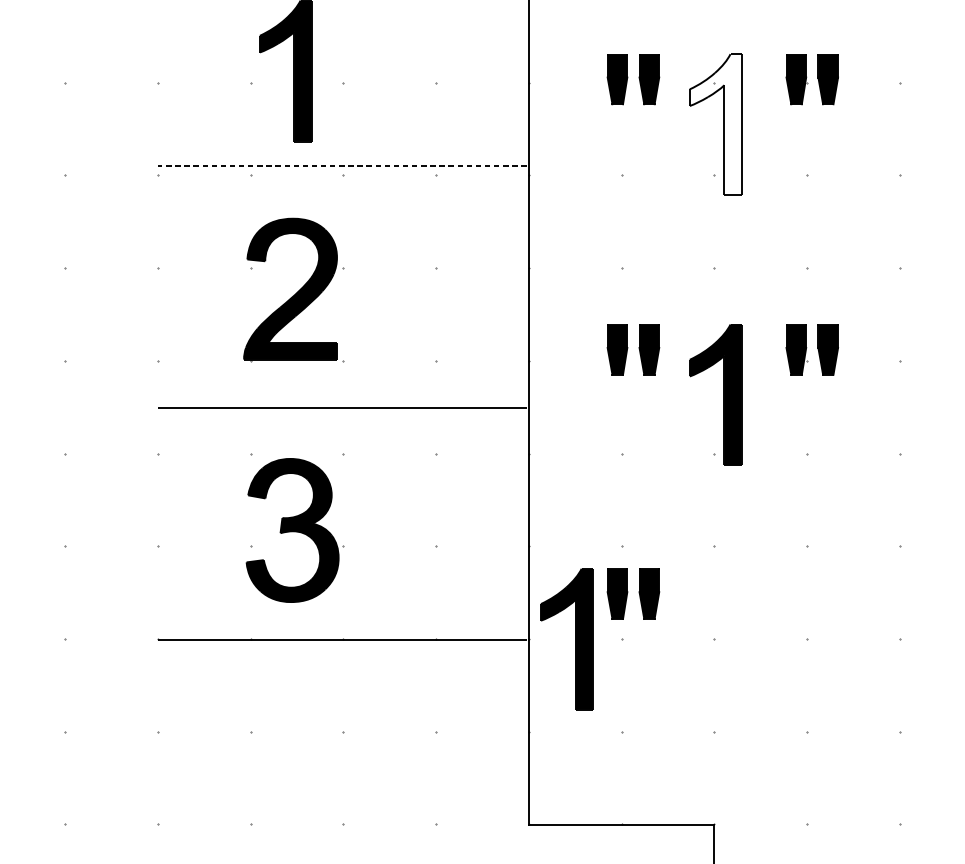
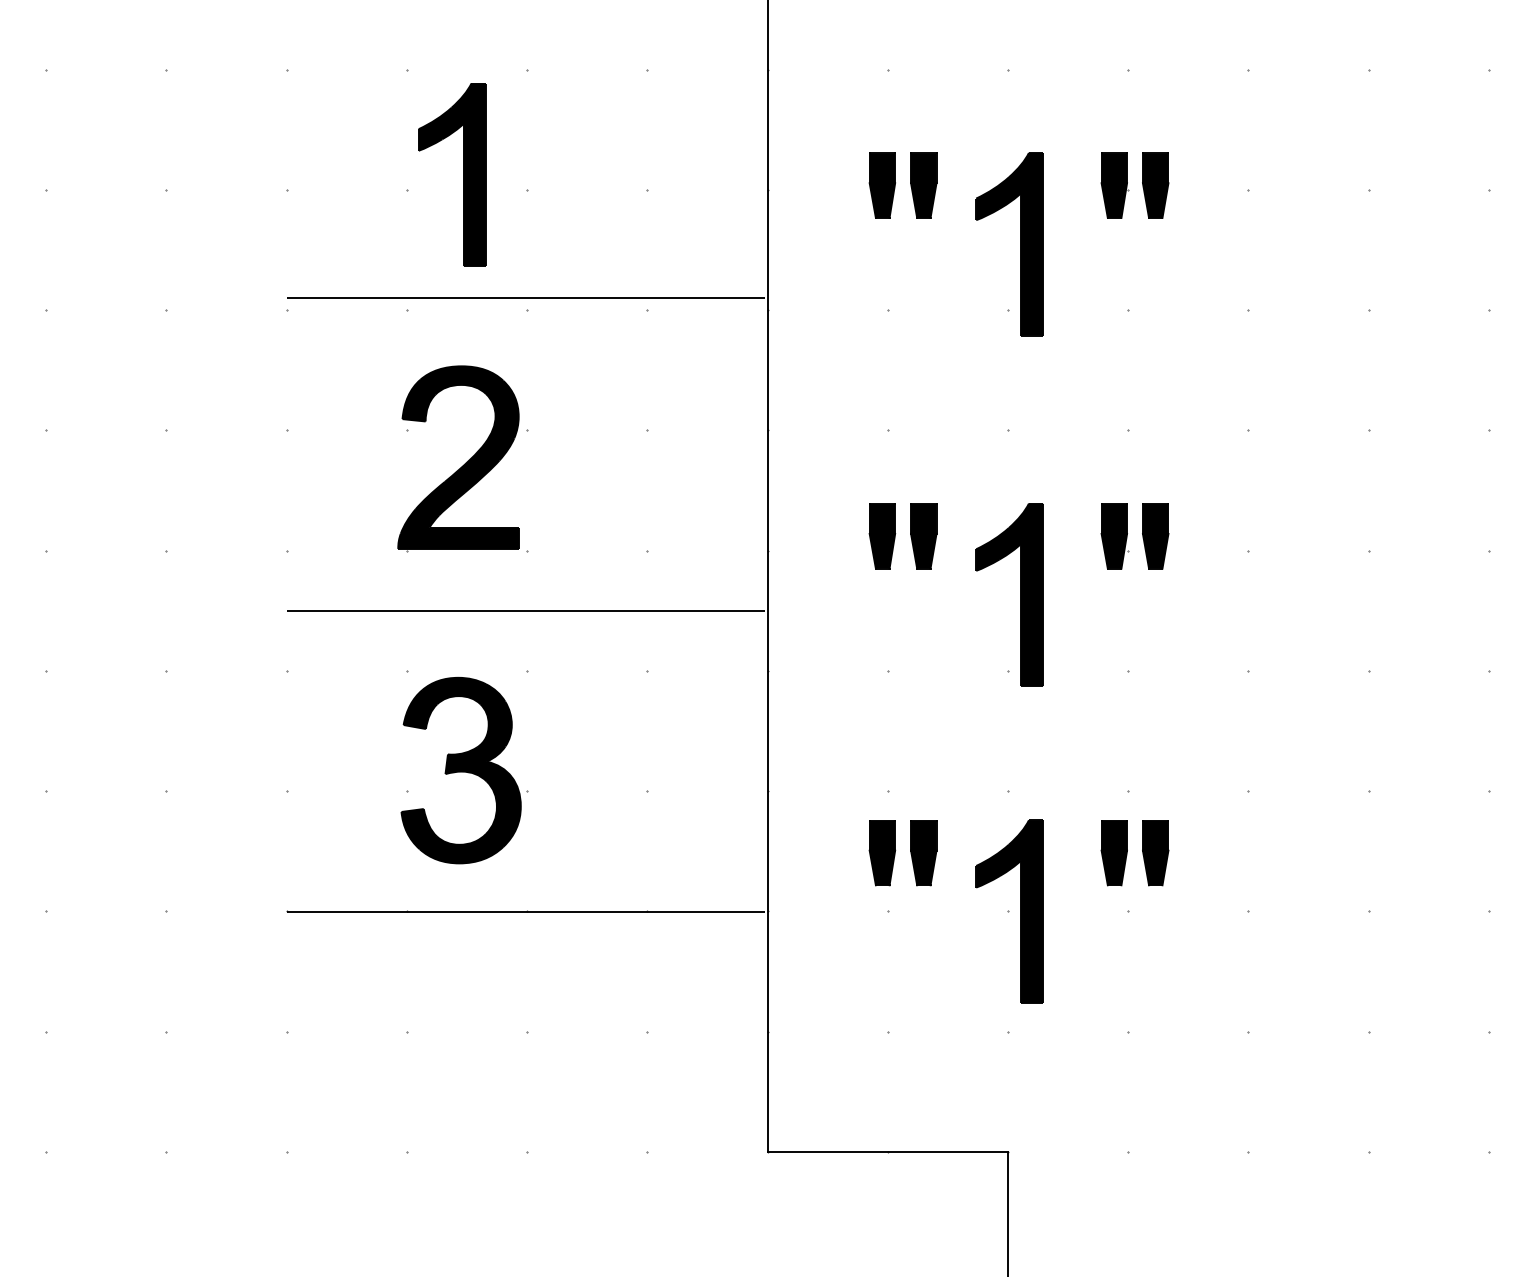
fill: (715, 124) -> (1009, 243), added
line: (342, 165) -> (525, 297), dashed -> solid
part: (806, 594) -> (1127, 853), added
part: (575, 639) -> (1020, 911), moved

